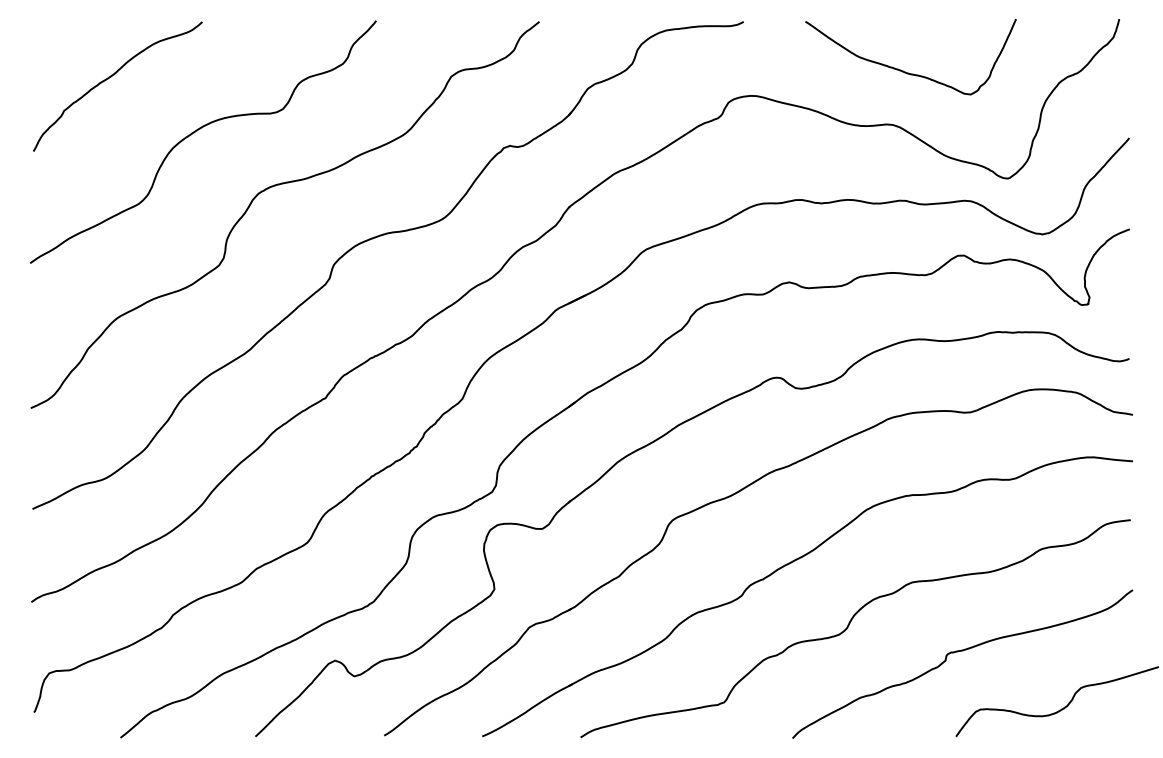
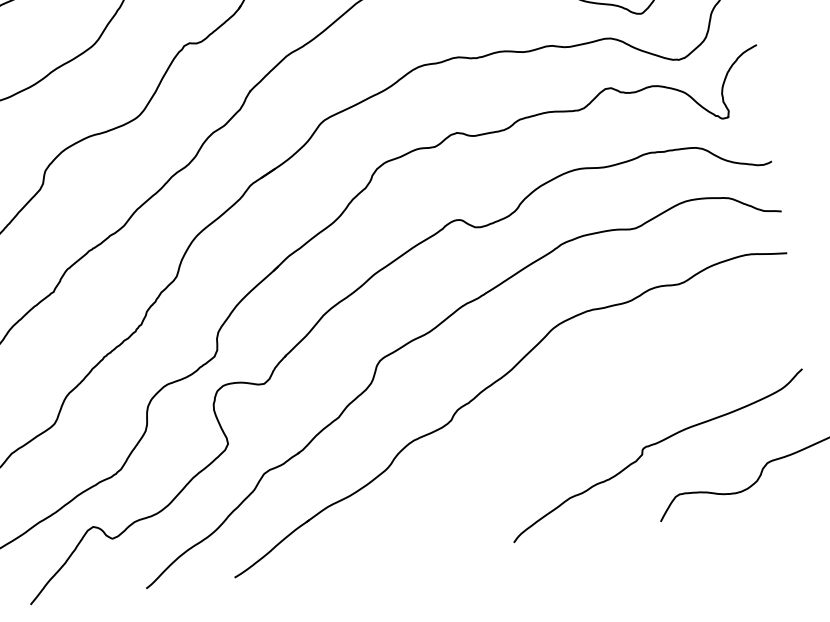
curve: (849, 625) -> (551, 434), removed

